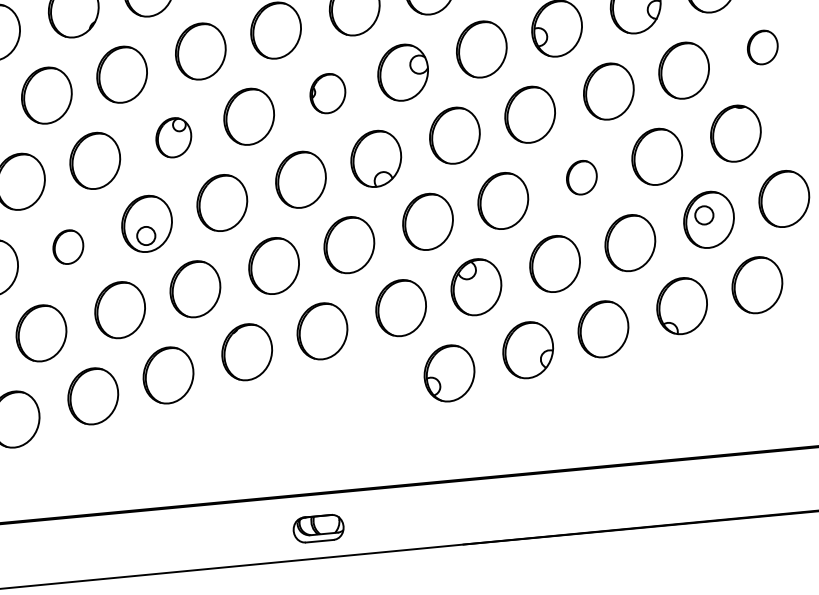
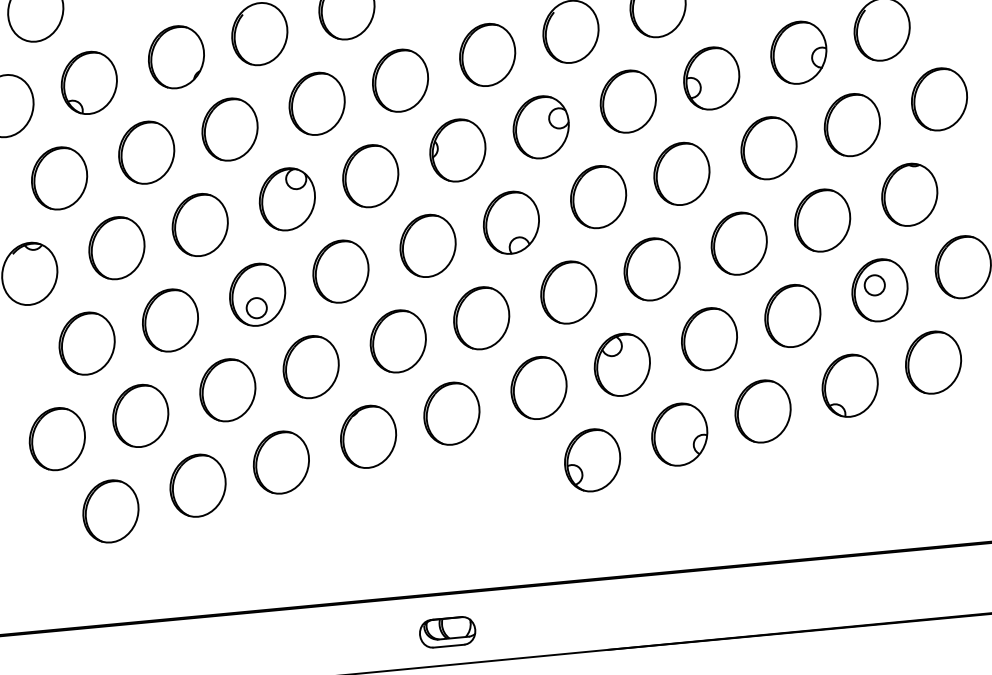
part: (762, 47) -> (939, 99), size x1.67
part: (327, 93) -> (457, 150), size x1.43
part: (173, 137) -> (286, 199), size x1.43
part: (581, 177) -> (738, 243), size x1.67
part: (68, 247) -> (170, 320), size x1.67

